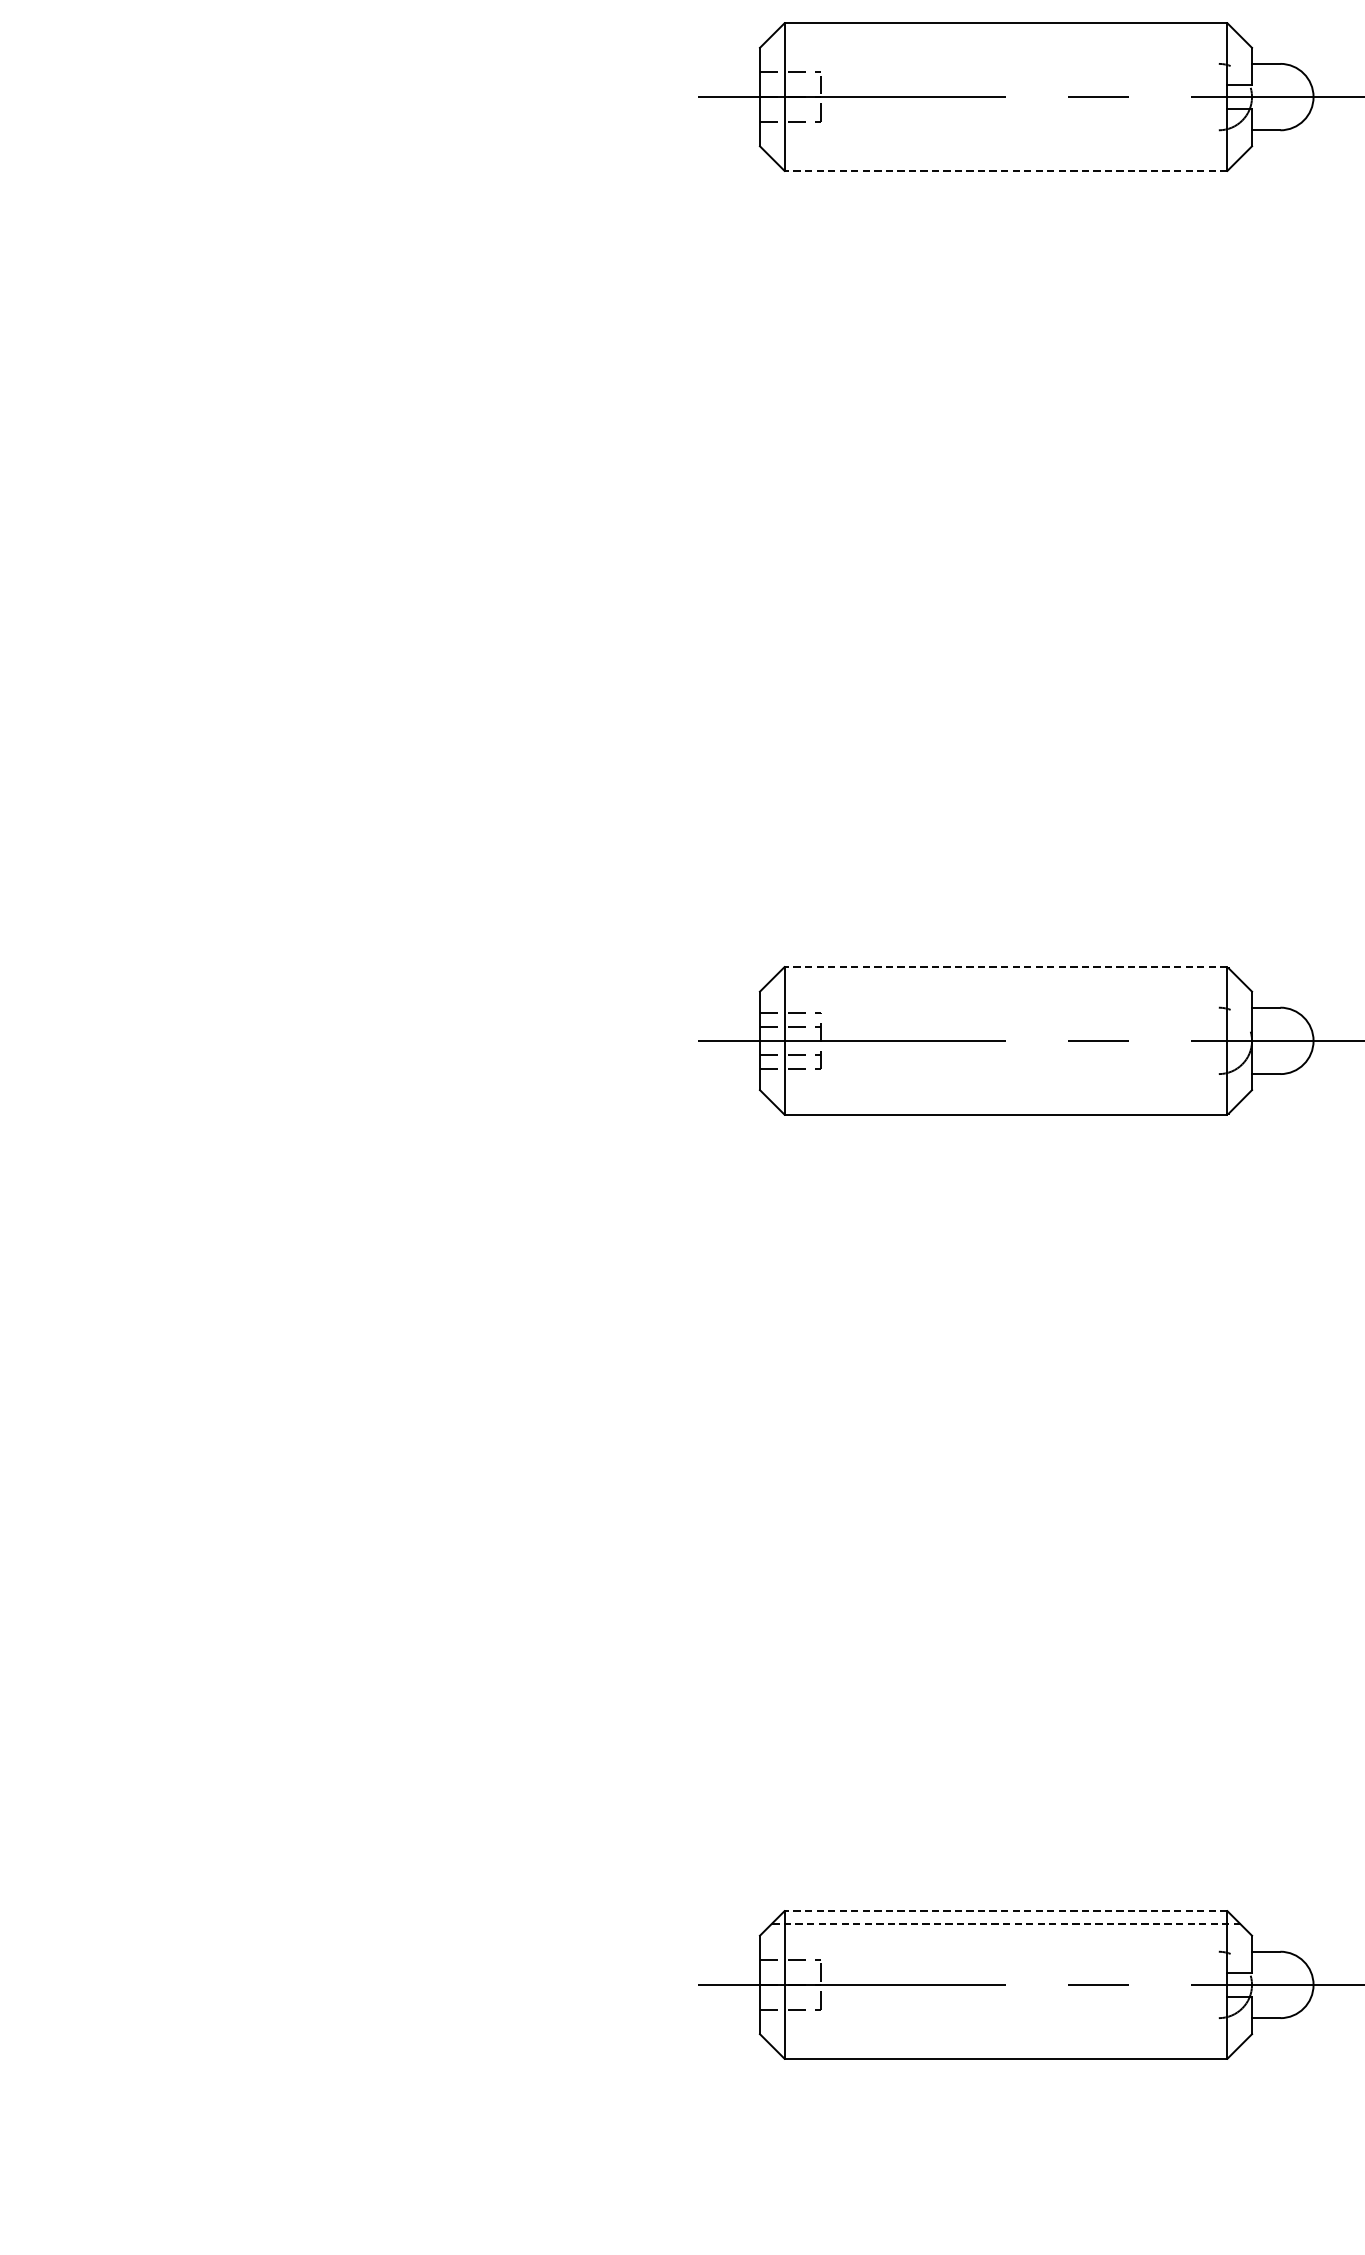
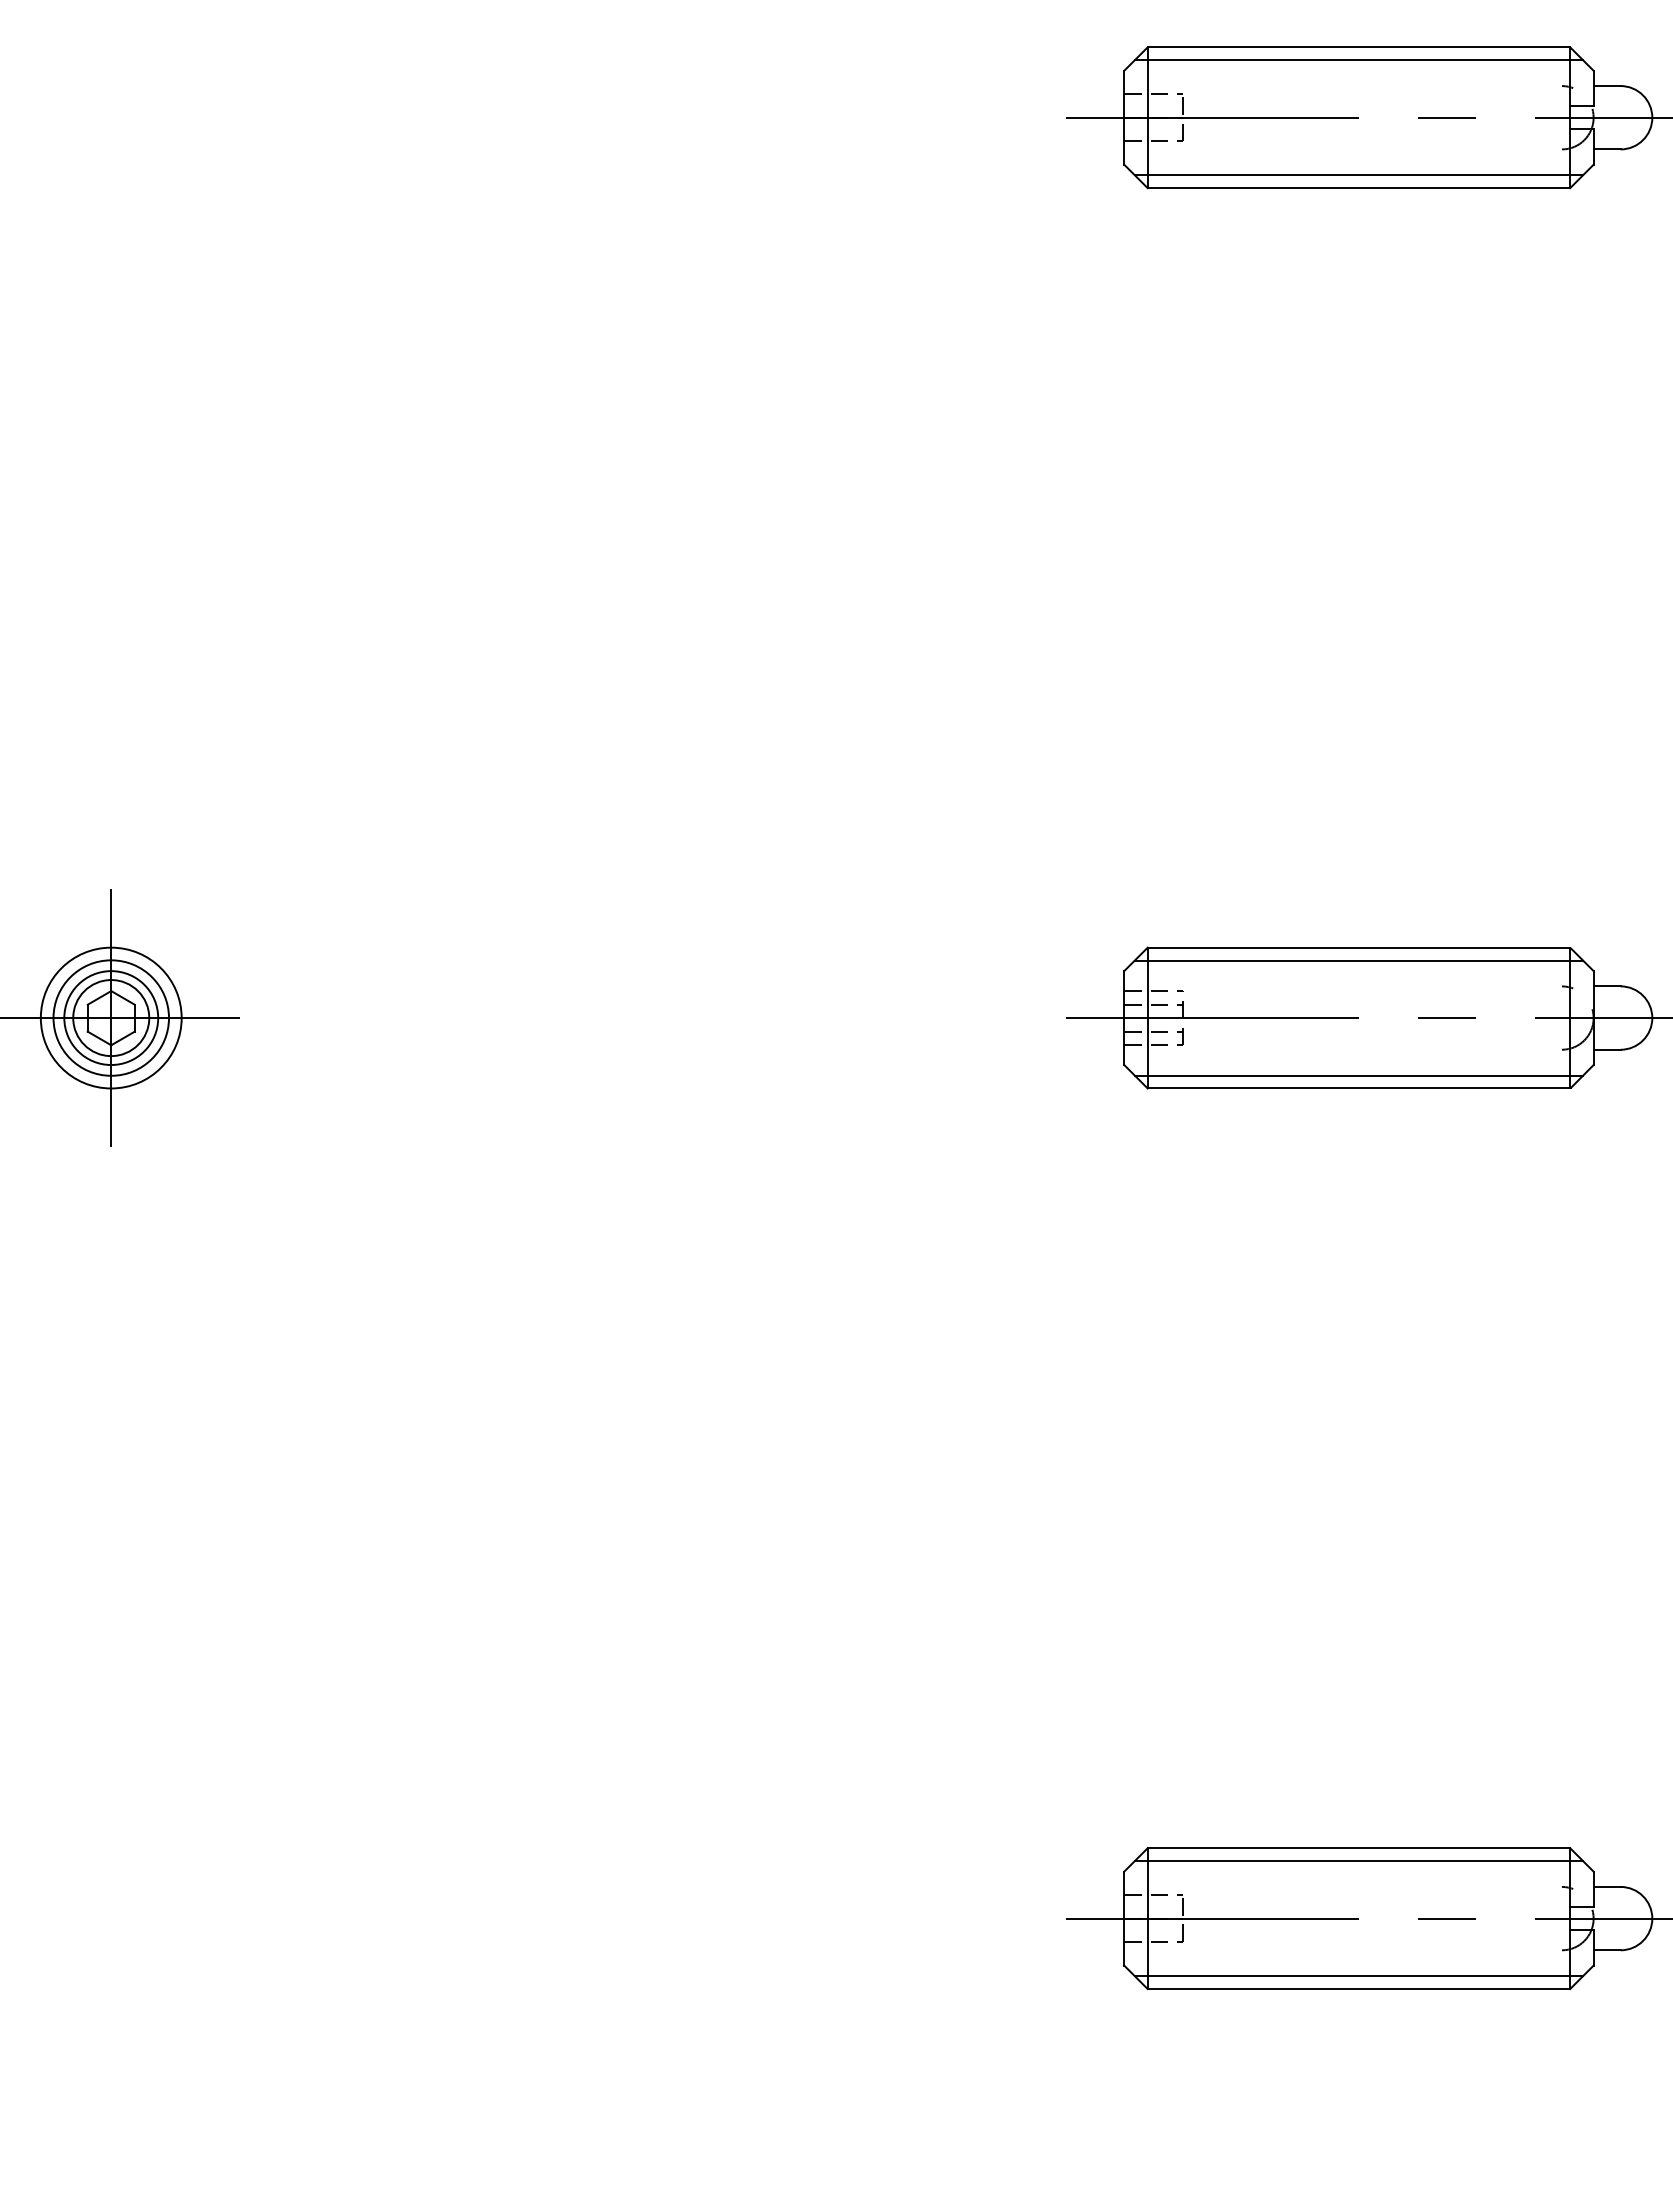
line: (1006, 37) -> (1359, 60), added
line: (1006, 157) -> (1359, 175), added
line: (1005, 171) -> (1358, 188), dashed -> solid
line: (1005, 966) -> (1358, 947), dashed -> solid
line: (1006, 980) -> (1359, 960), added
line: (1006, 1101) -> (1359, 1075), added
line: (1005, 1911) -> (1358, 1848), dashed -> solid
line: (1005, 1924) -> (1358, 1860), dashed -> solid
line: (1006, 2045) -> (1359, 1976), added

